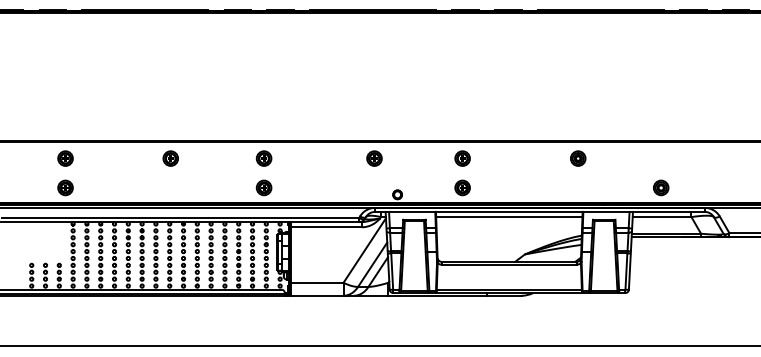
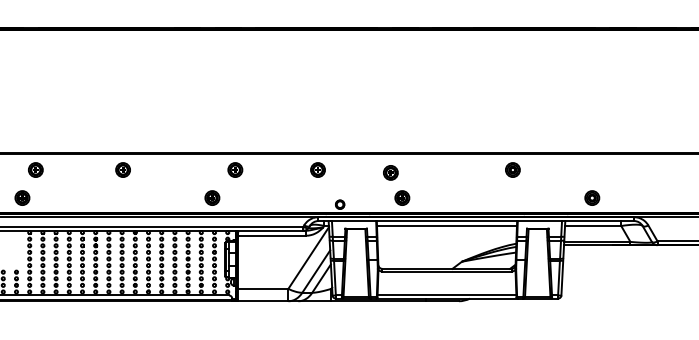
part: (65, 158) -> (35, 169), moved
part: (263, 158) -> (234, 169), moved
part: (462, 158) -> (390, 172), moved

